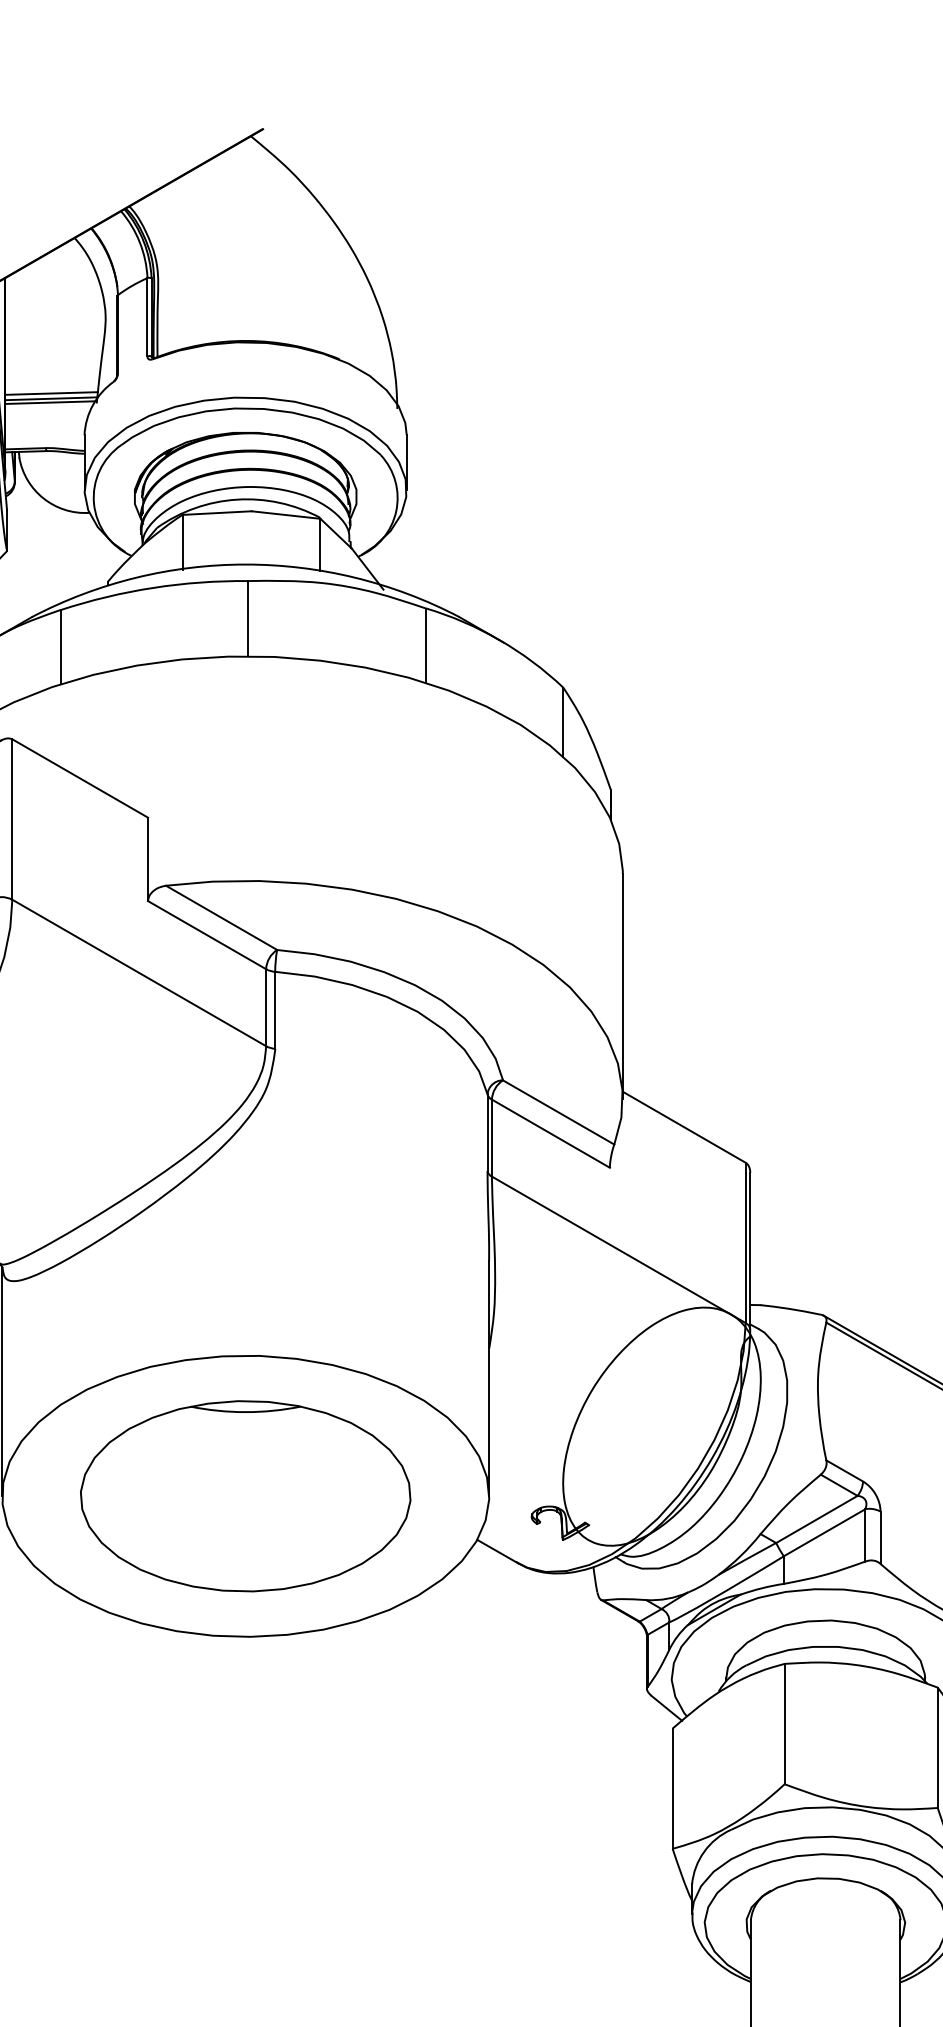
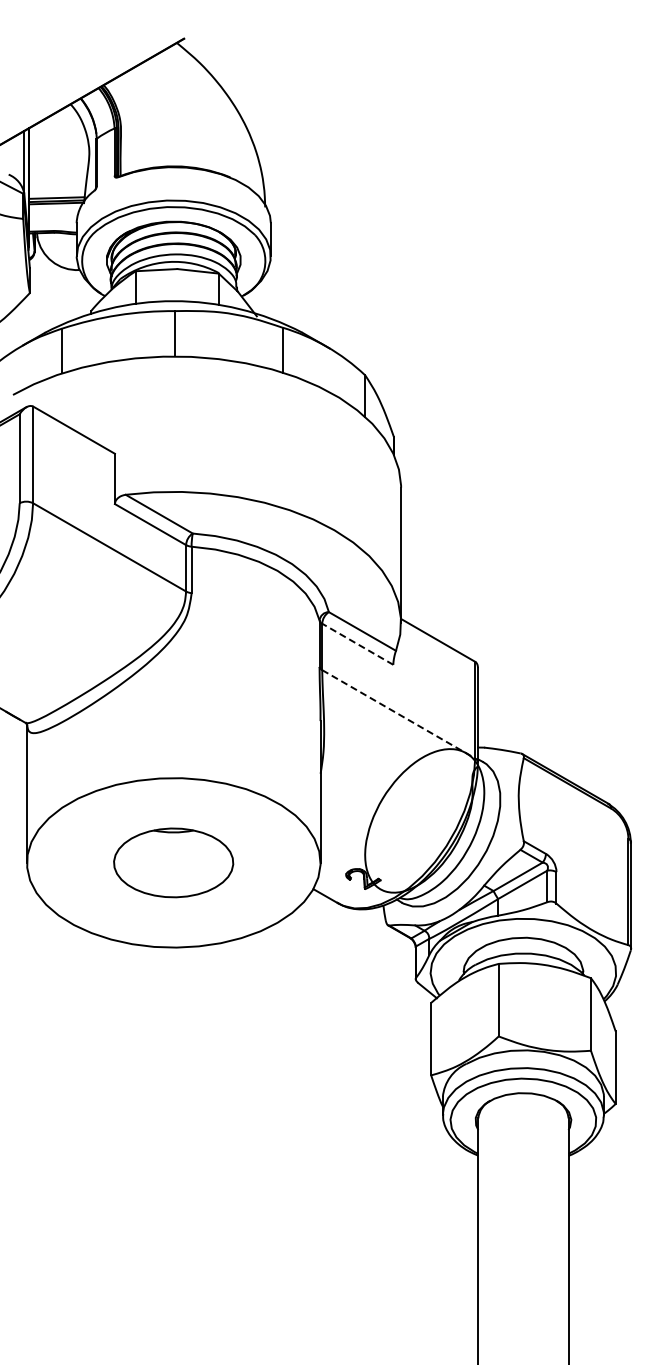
line: (550, 1134) -> (357, 644), solid -> dashed
line: (620, 1250) -> (399, 714), solid -> dashed
part: (245, 1495) -> (173, 862), size x0.6

